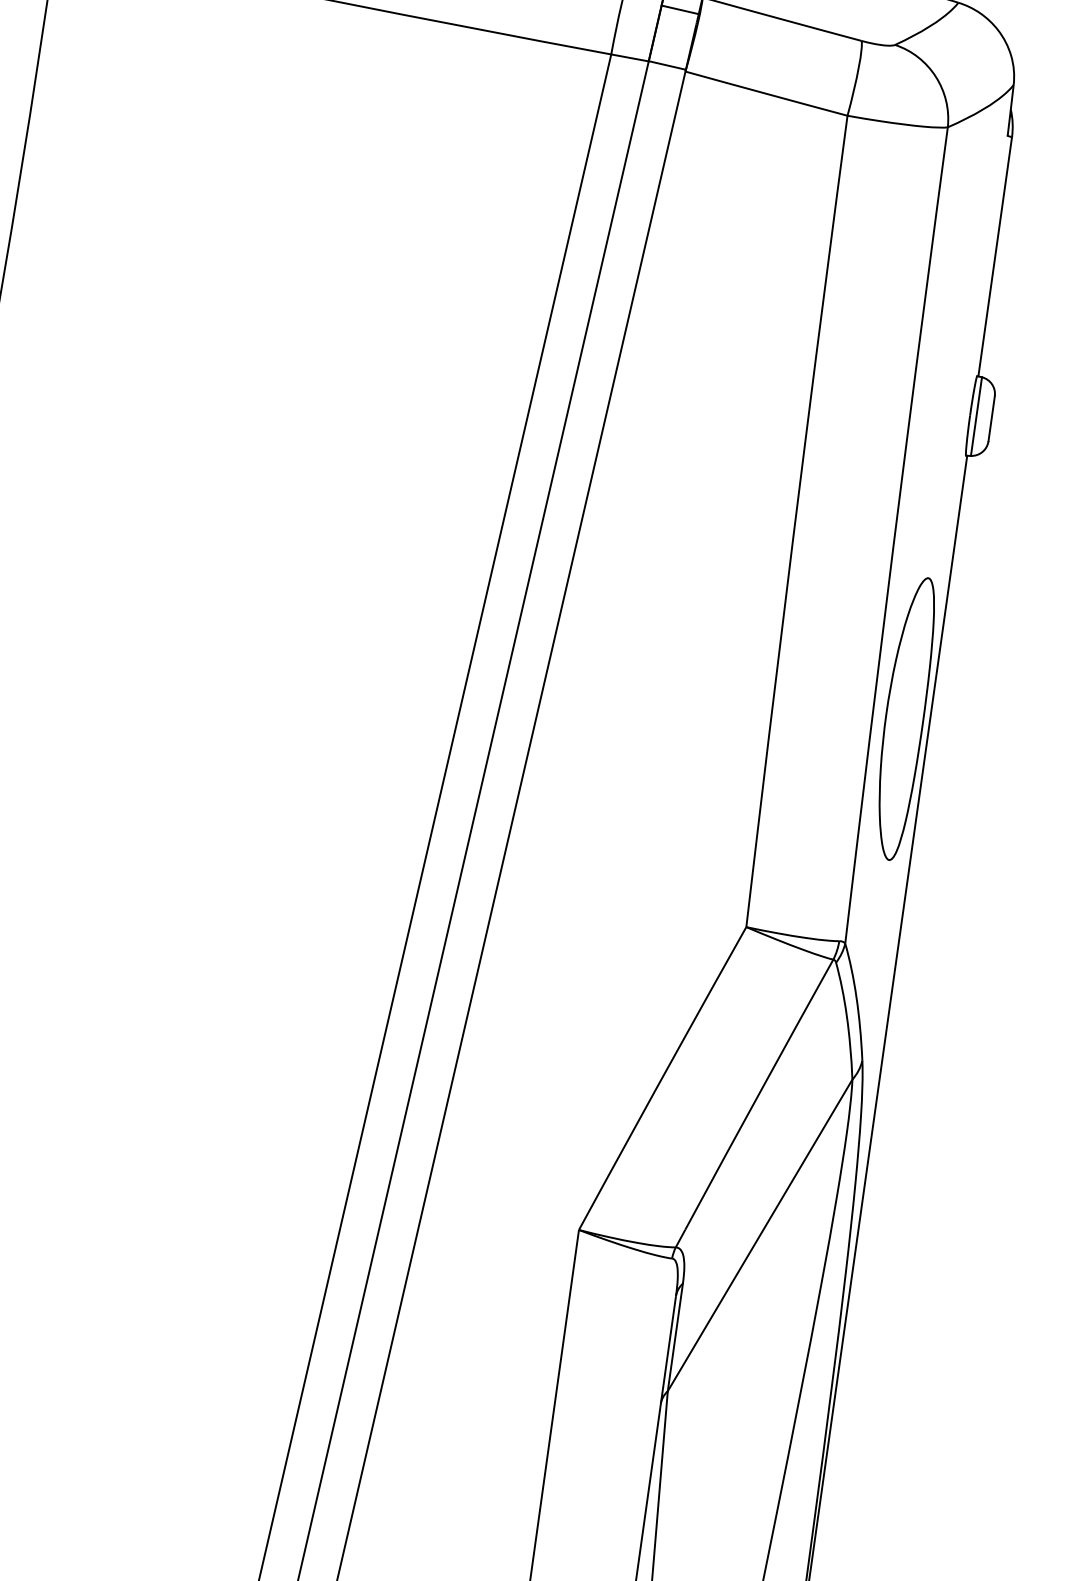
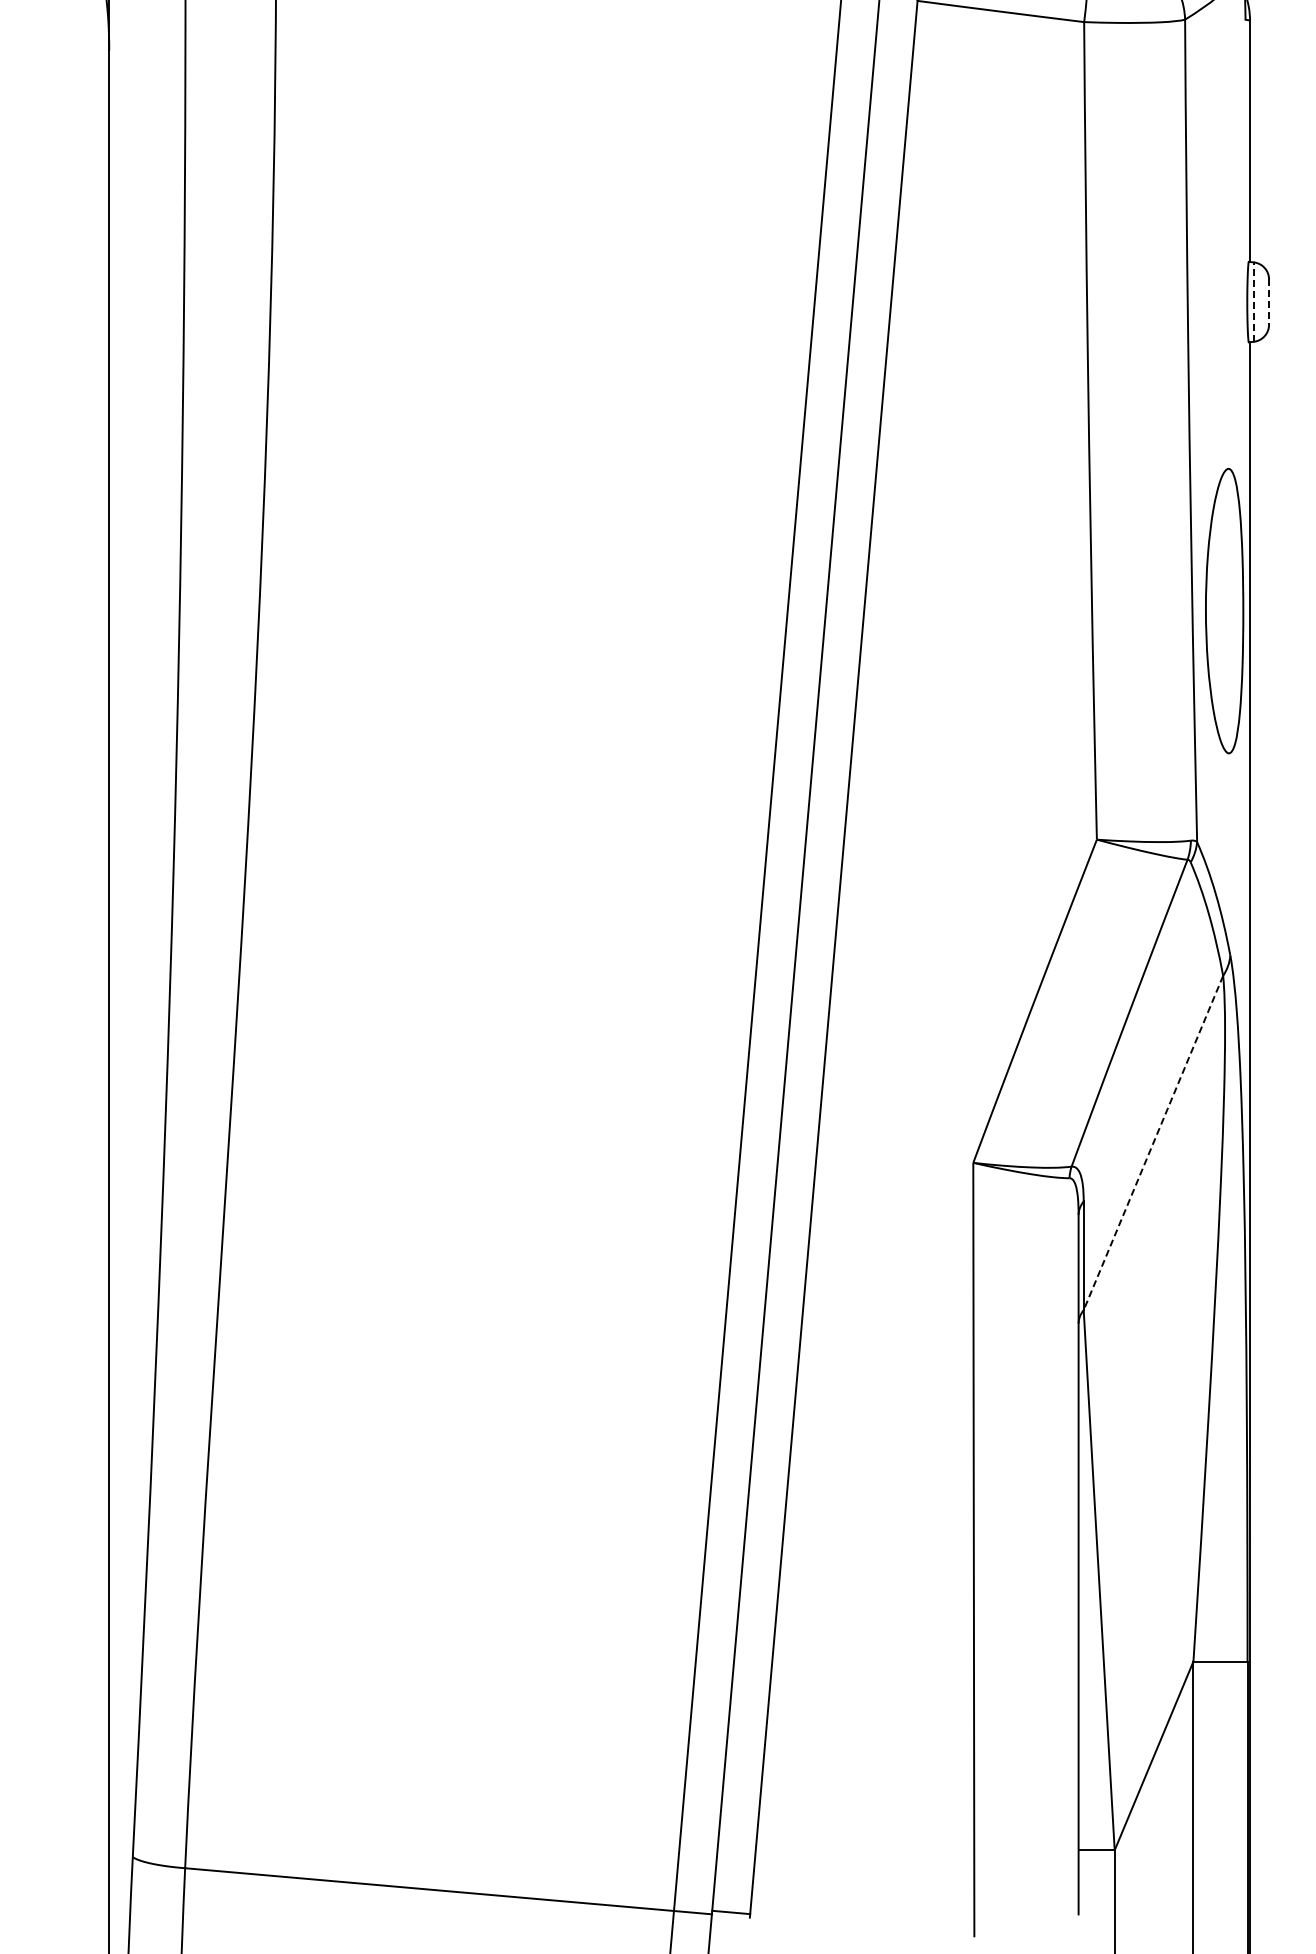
line: (976, 416) -> (1253, 302), solid -> dashed
line: (992, 419) -> (1269, 302), solid -> dashed
line: (760, 1235) -> (1153, 1143), solid -> dashed

